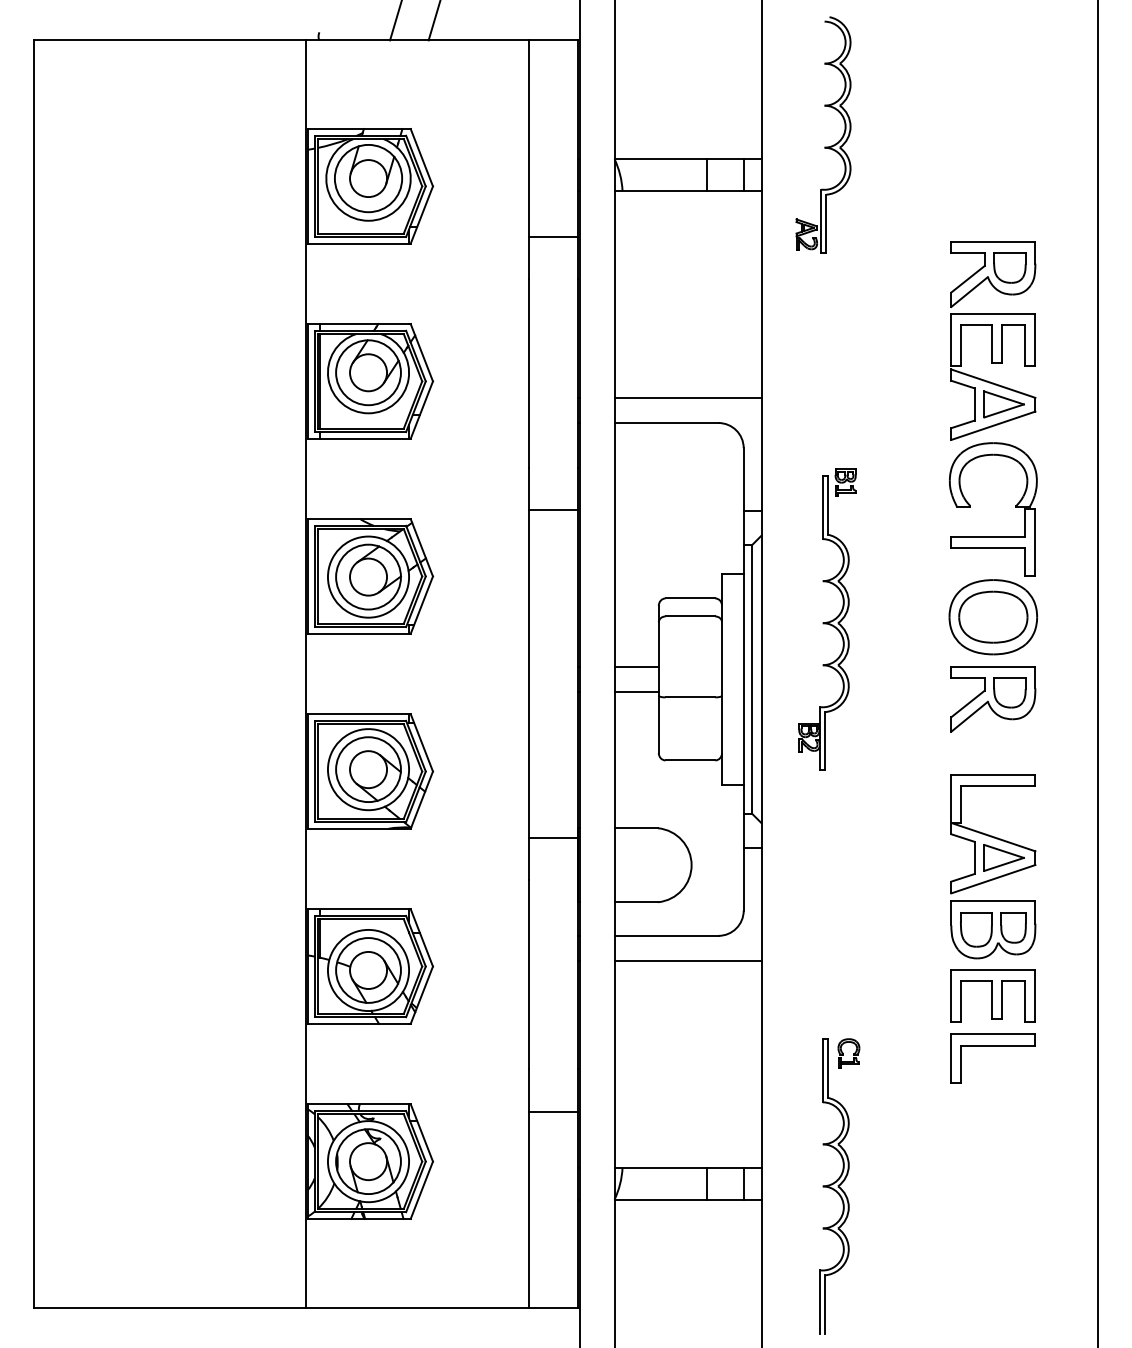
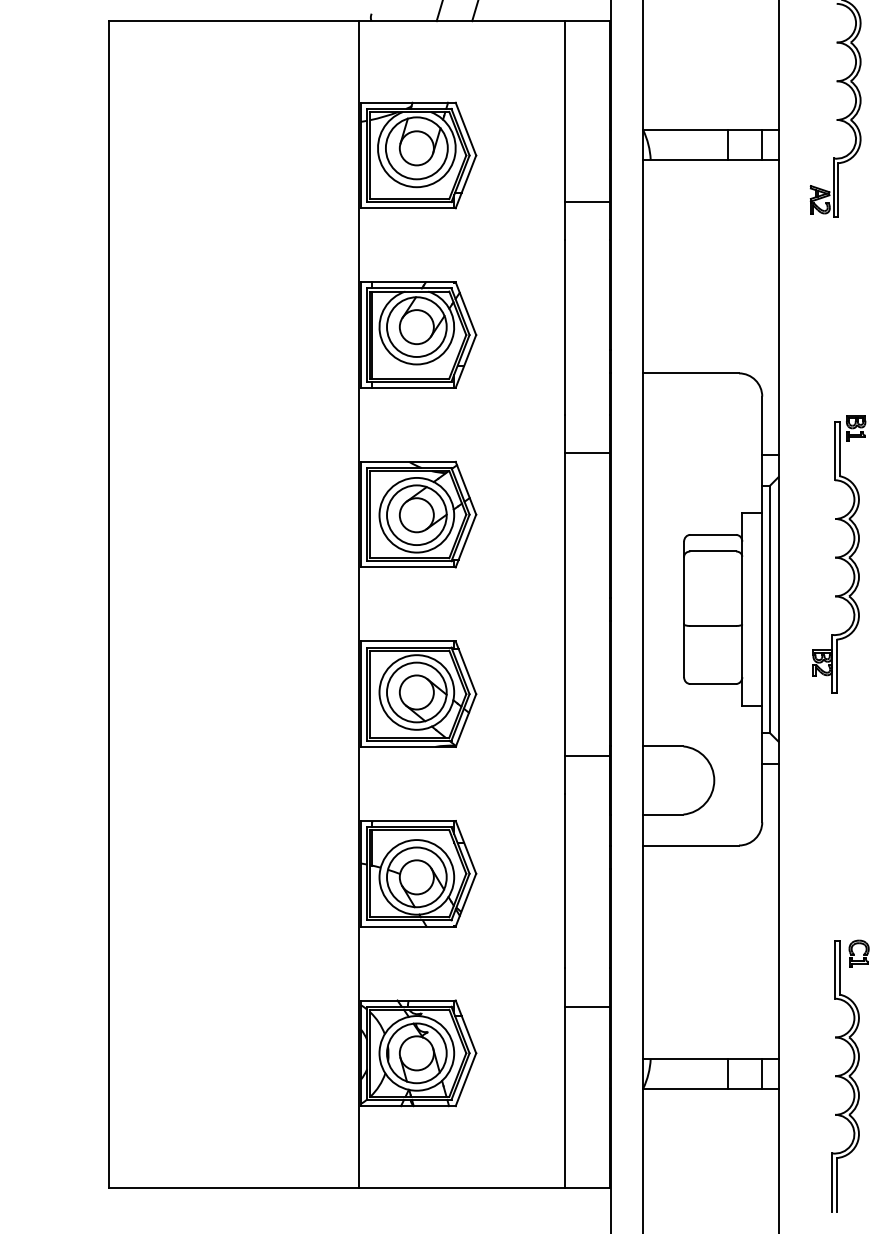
line: (687, 397) -> (710, 349), removed
line: (636, 666) -> (663, 597), removed
line: (636, 692) -> (663, 621), removed
line: (687, 961) -> (710, 869), removed

